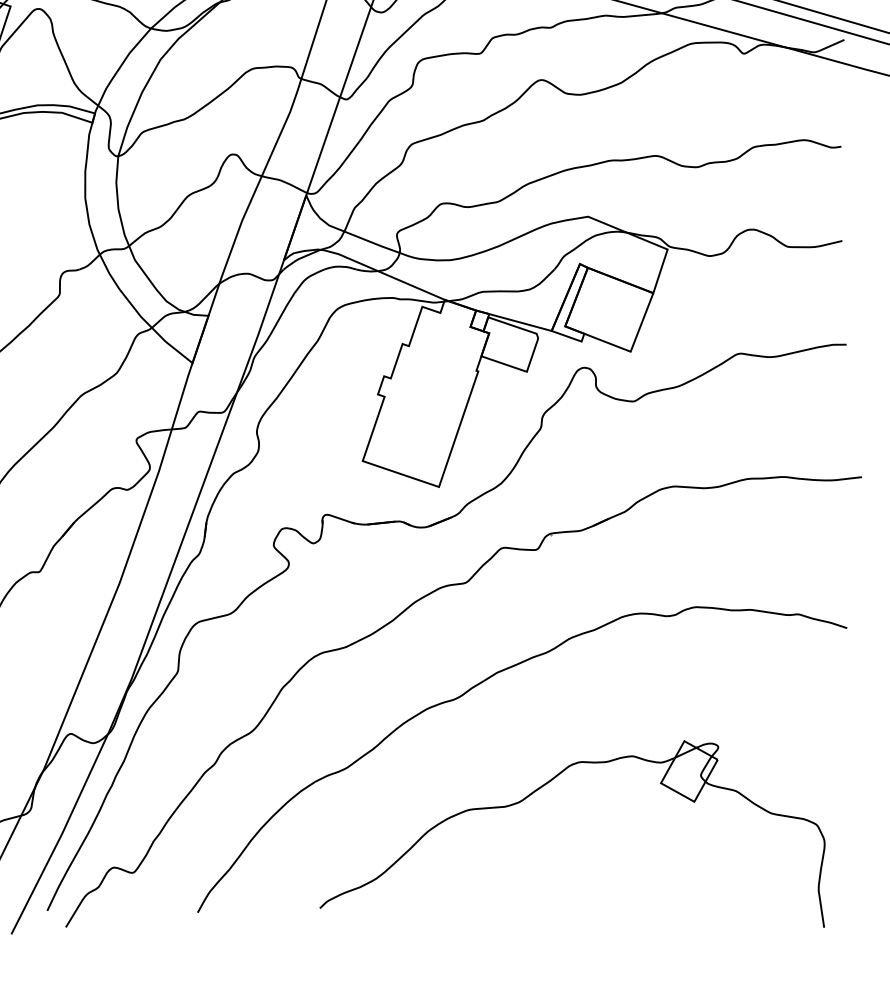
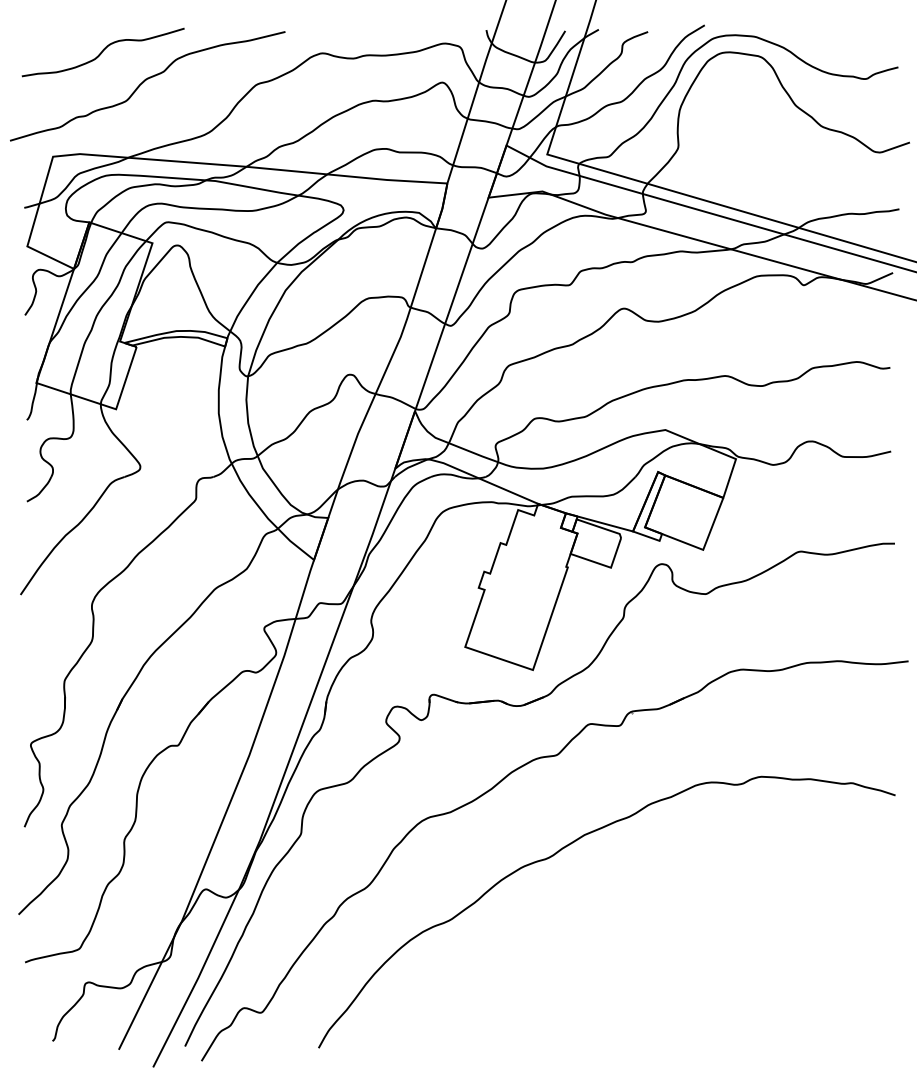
part: (542, 788) -> (624, 937), removed

